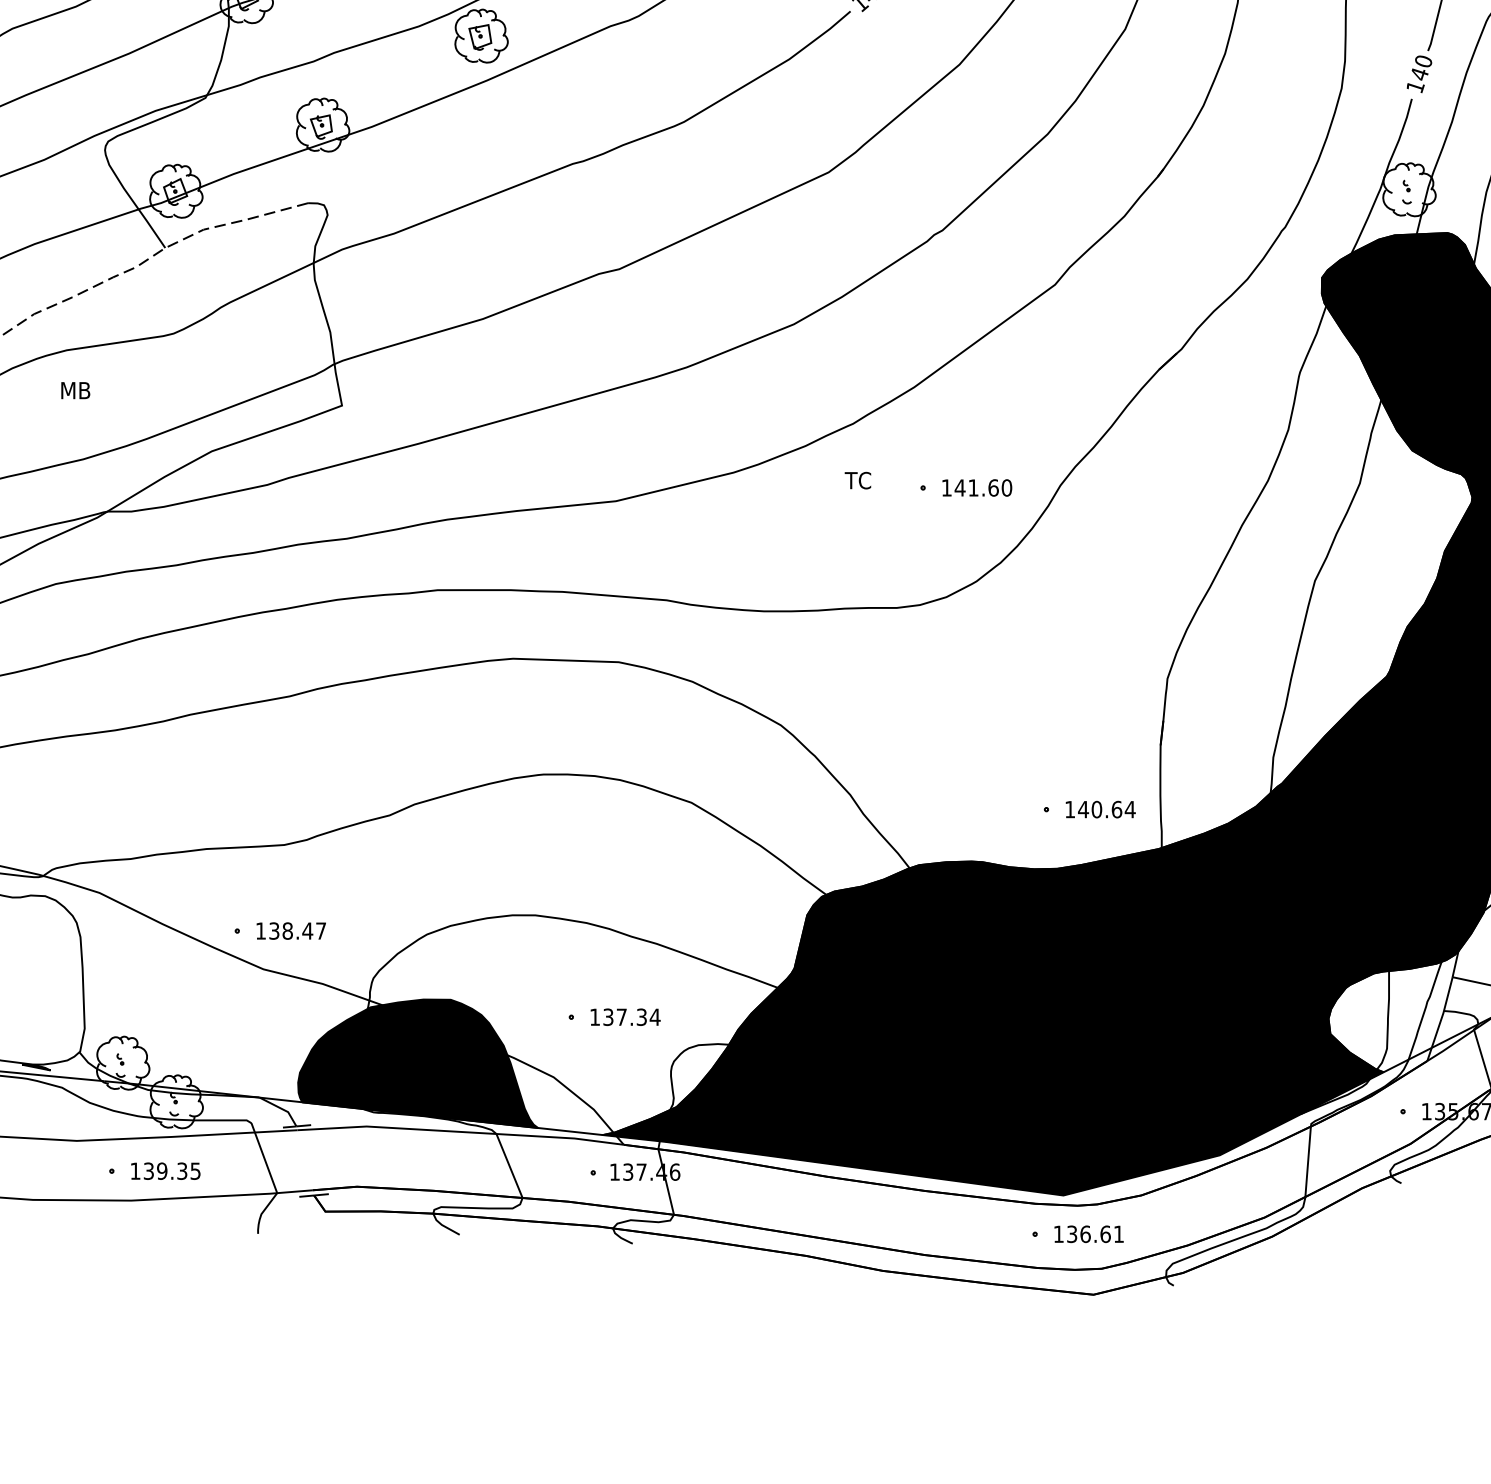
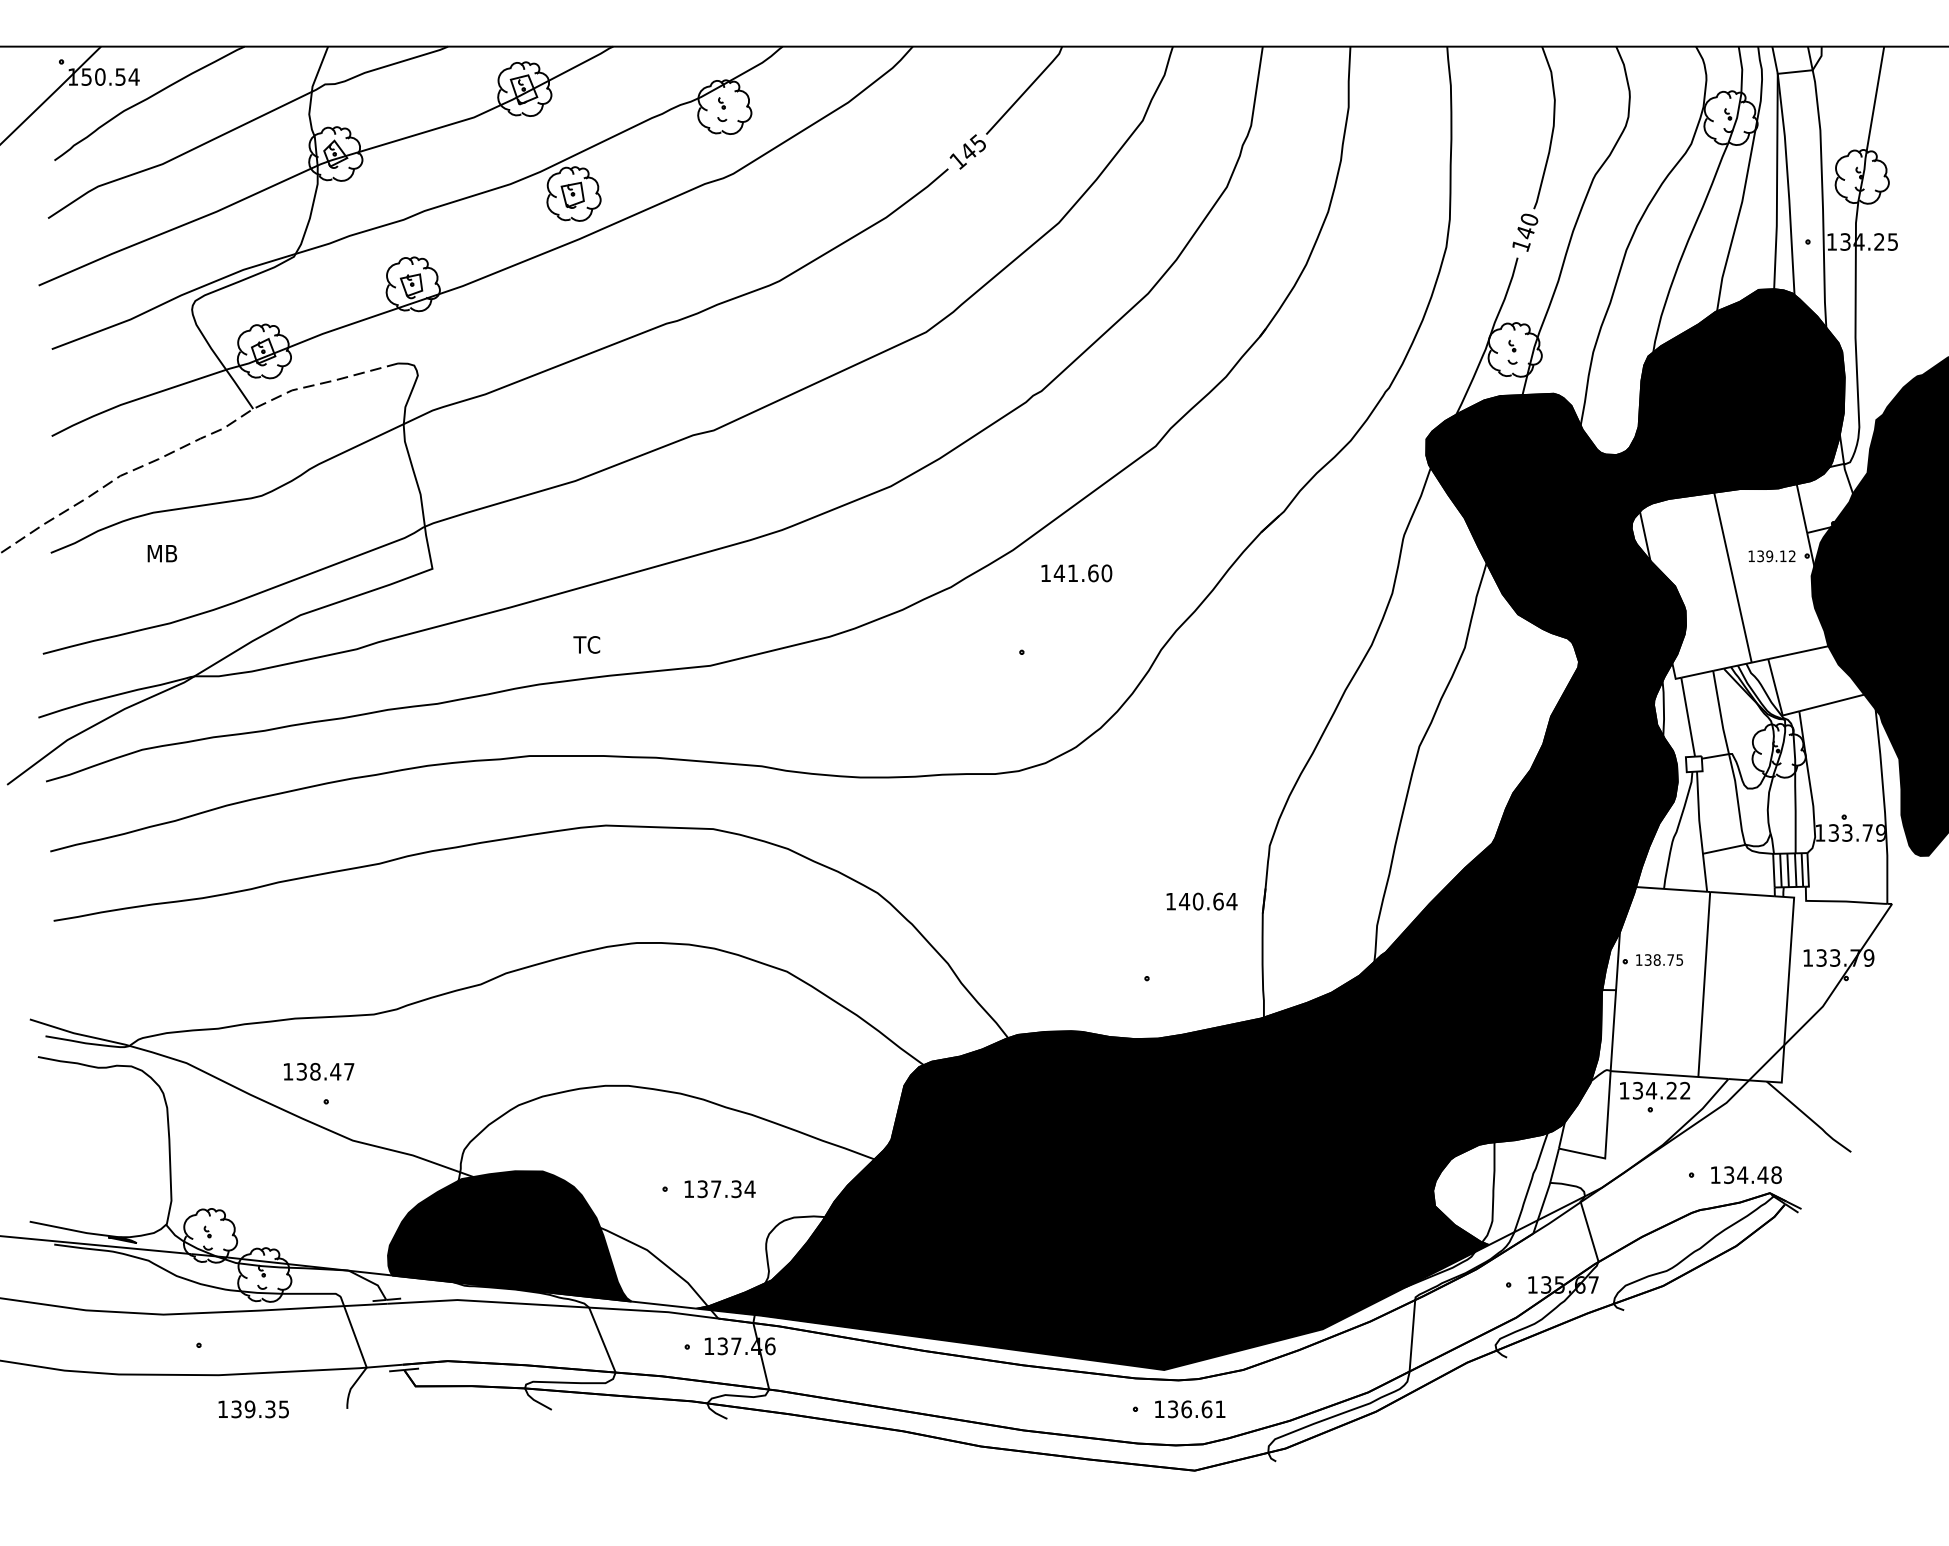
text: (857, 480) -> (586, 644), moved
text: (976, 488) -> (1076, 573), moved
text: (1100, 809) -> (1201, 901), moved
text: (291, 930) -> (319, 1071), moved
text: (165, 1171) -> (253, 1409), moved

